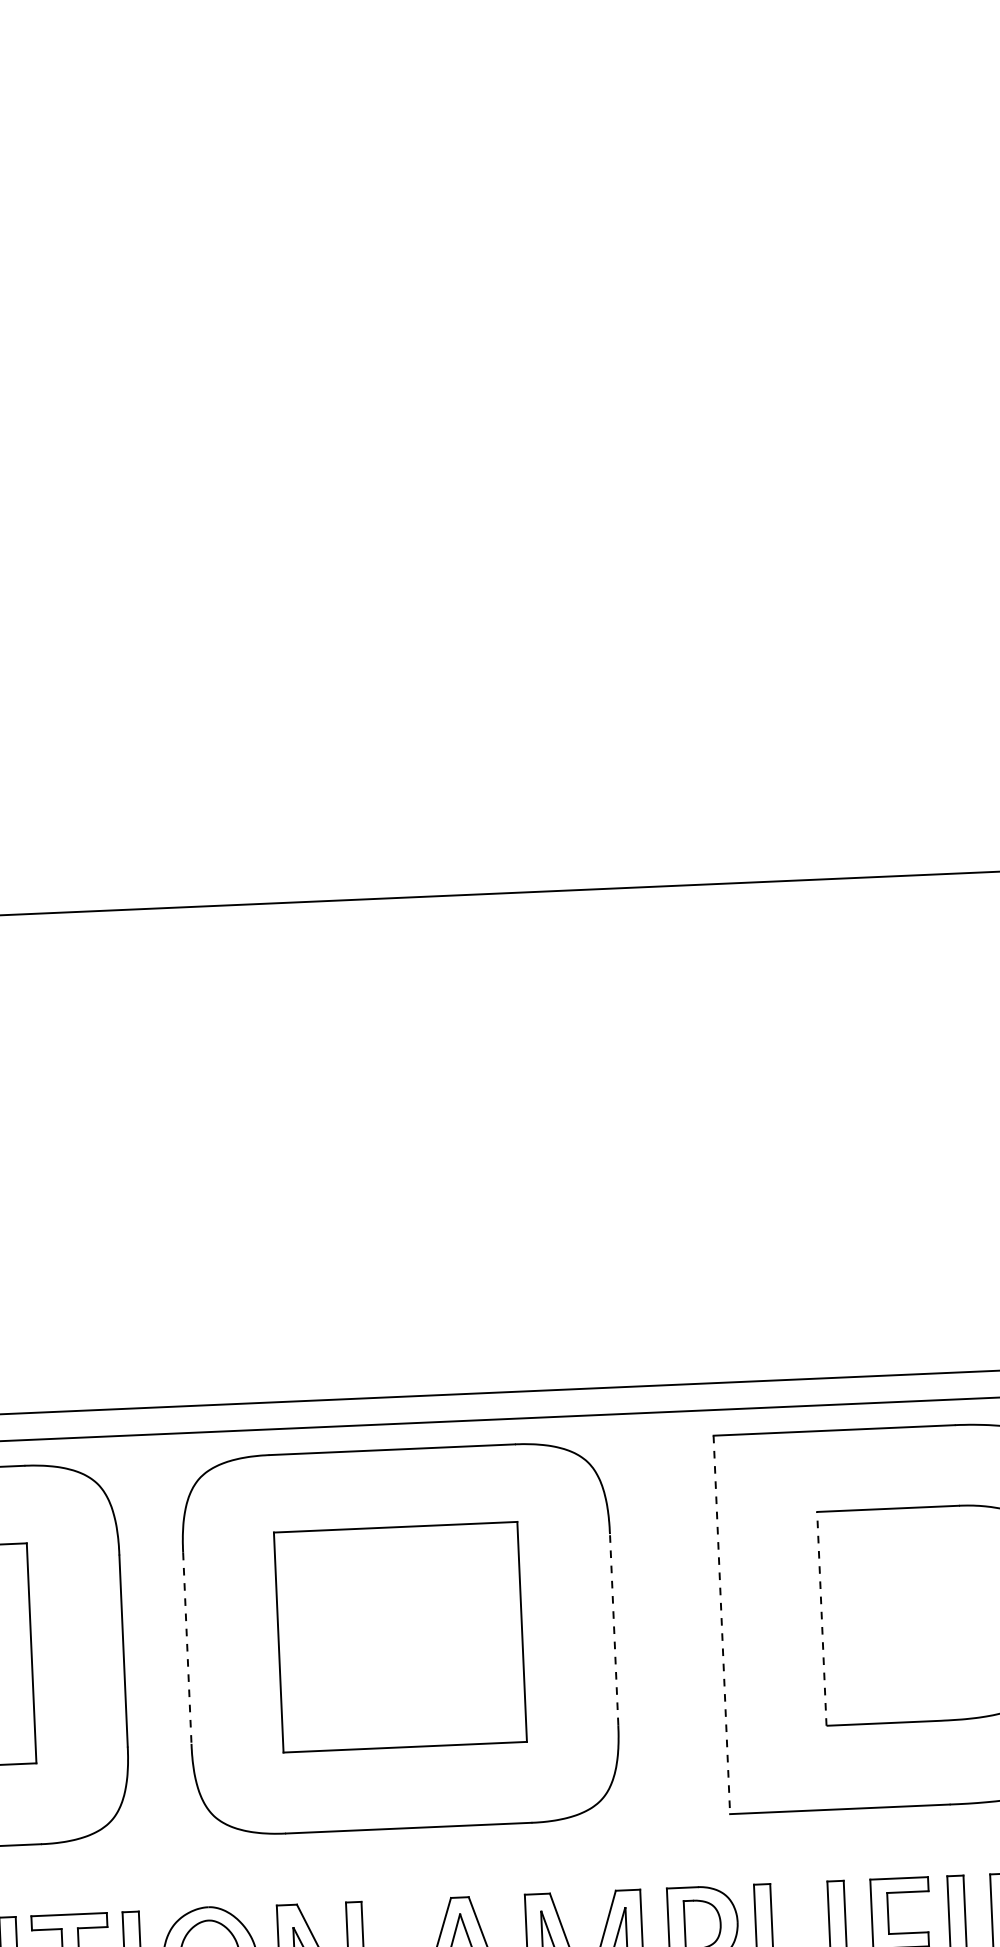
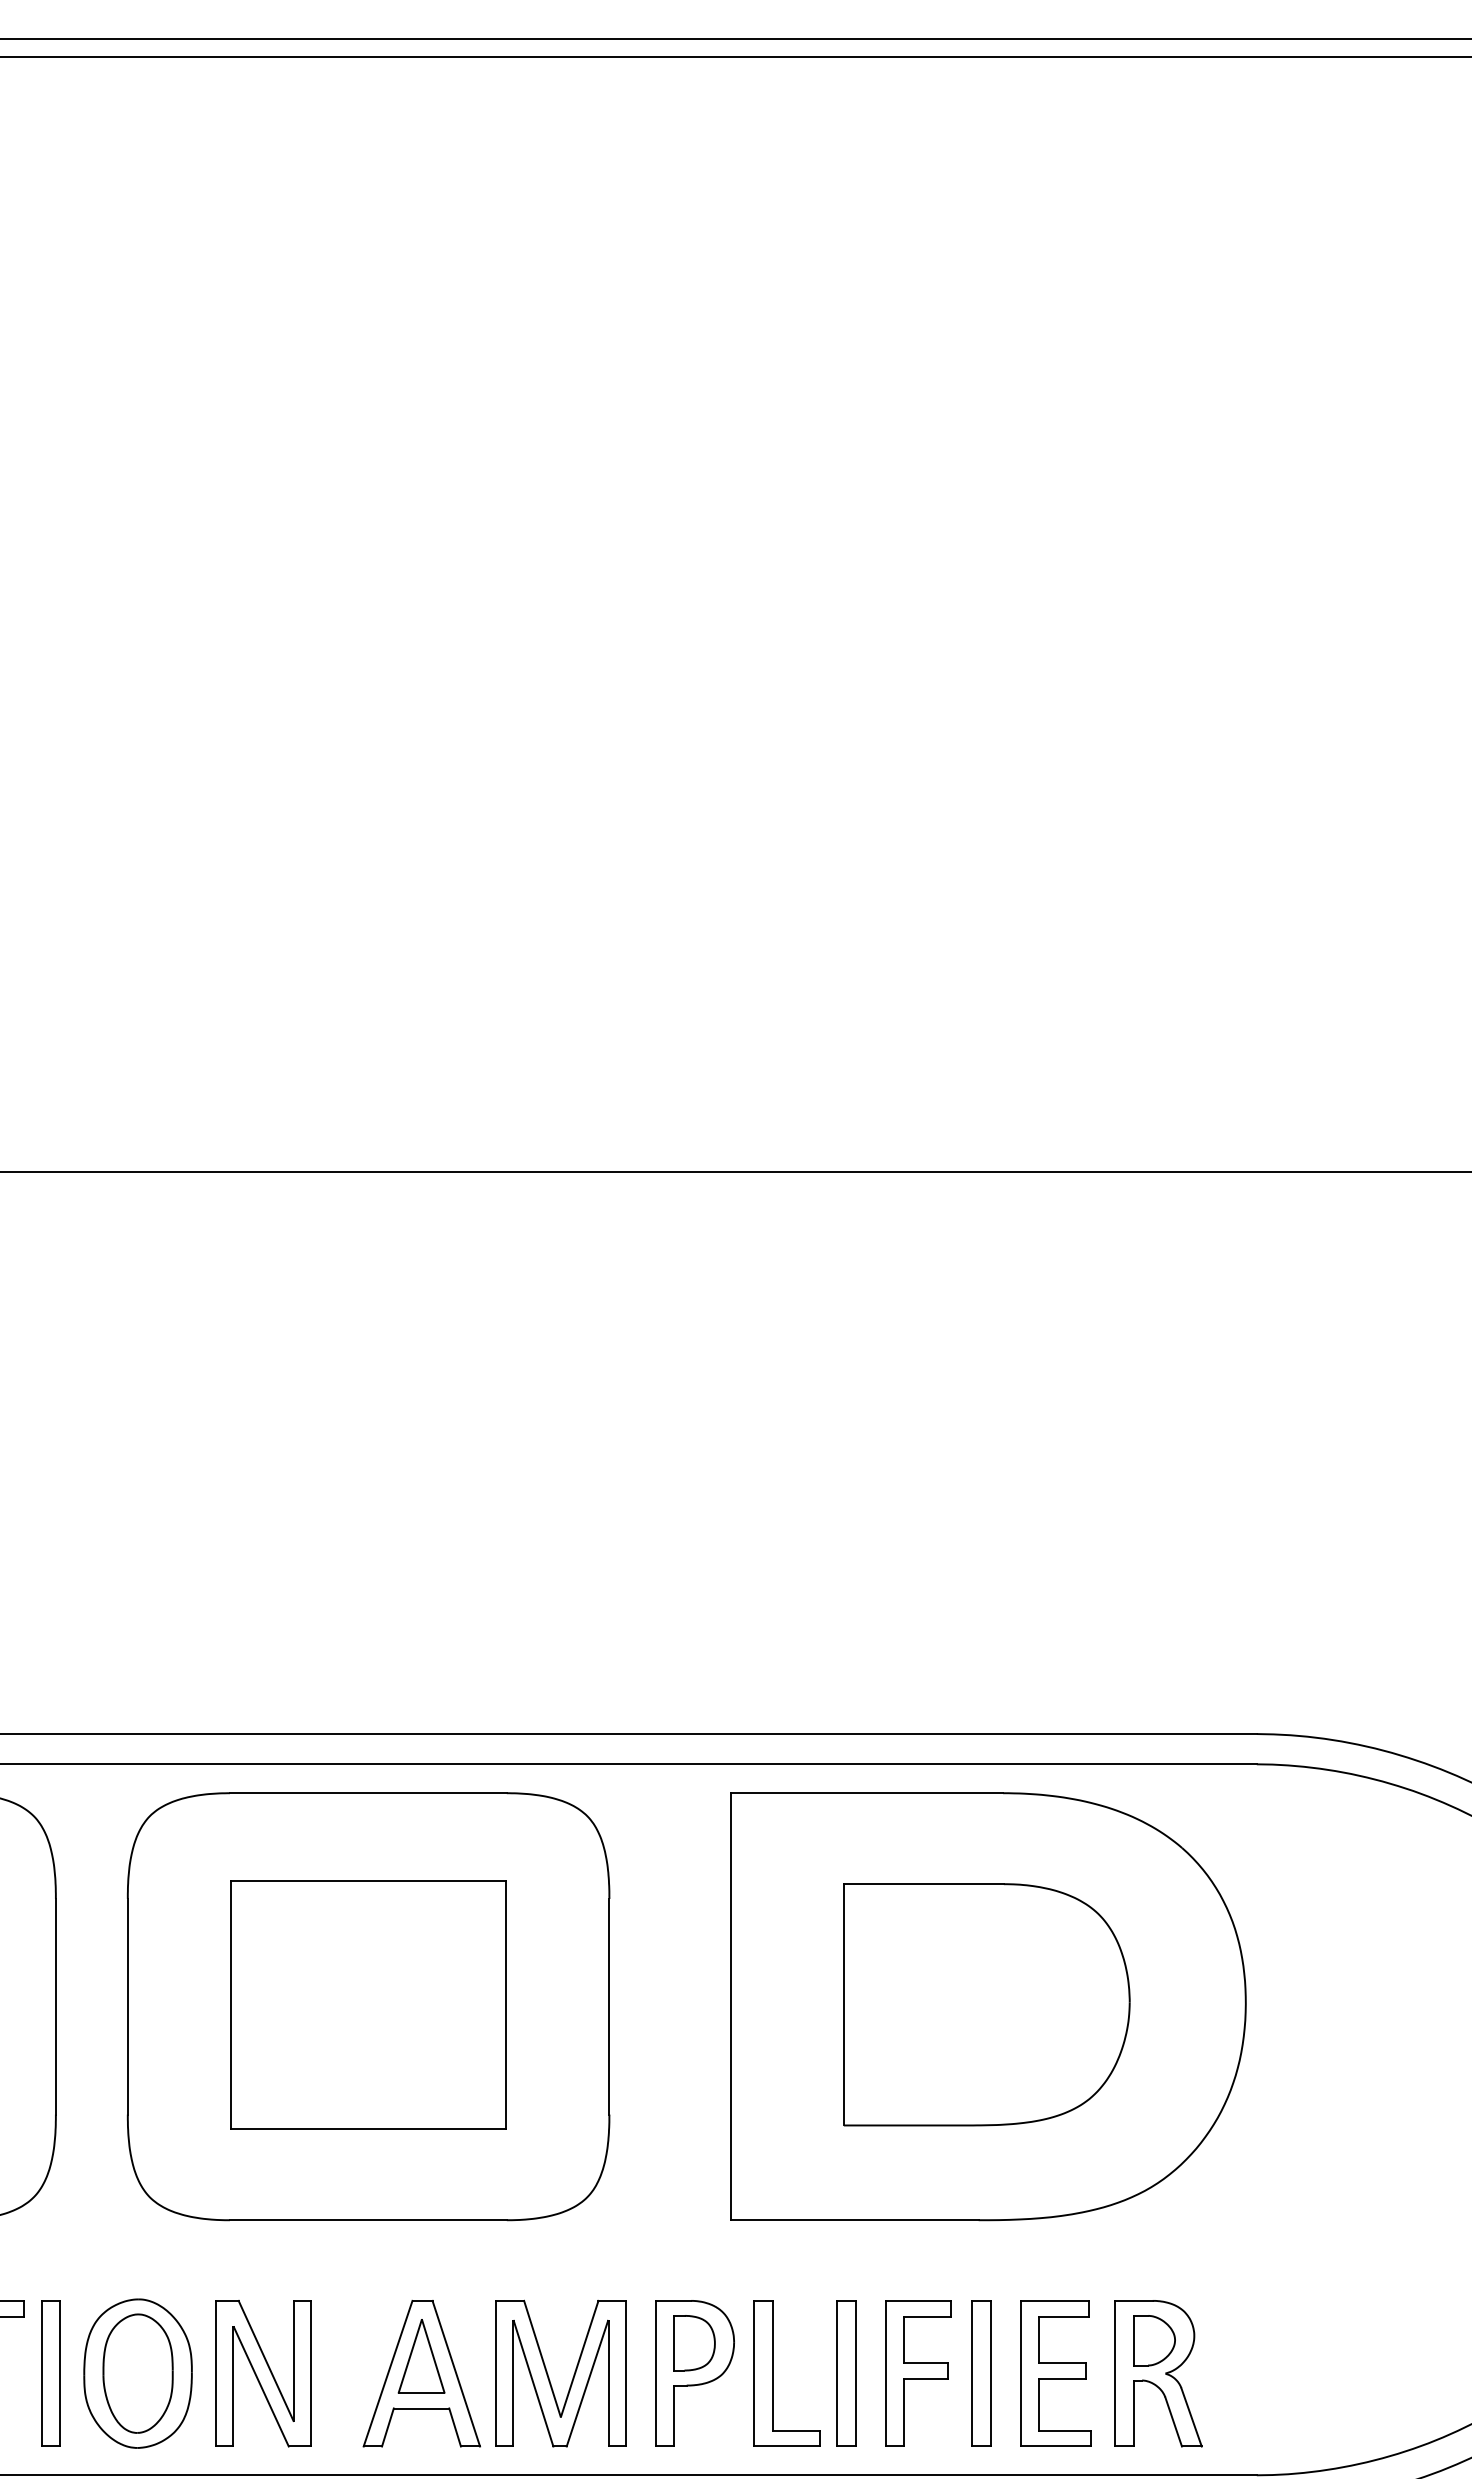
line: (821, 1618) -> (843, 2004), dashed -> solid
line: (721, 1624) -> (730, 2006), dashed -> solid
line: (614, 1629) -> (609, 2006), dashed -> solid
line: (187, 1648) -> (127, 2006), dashed -> solid

